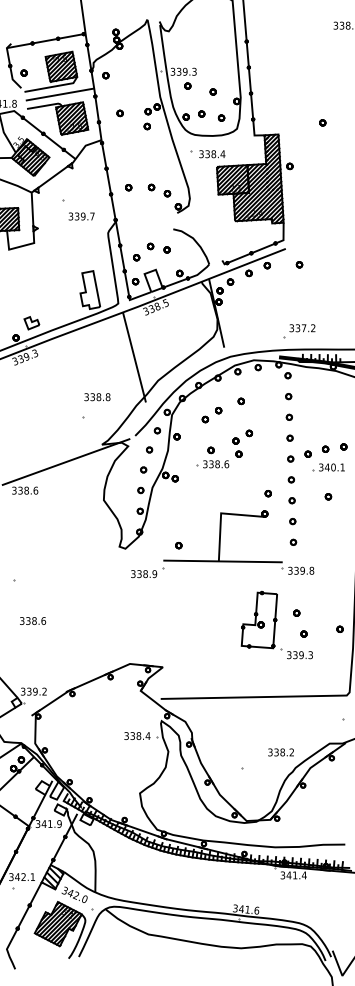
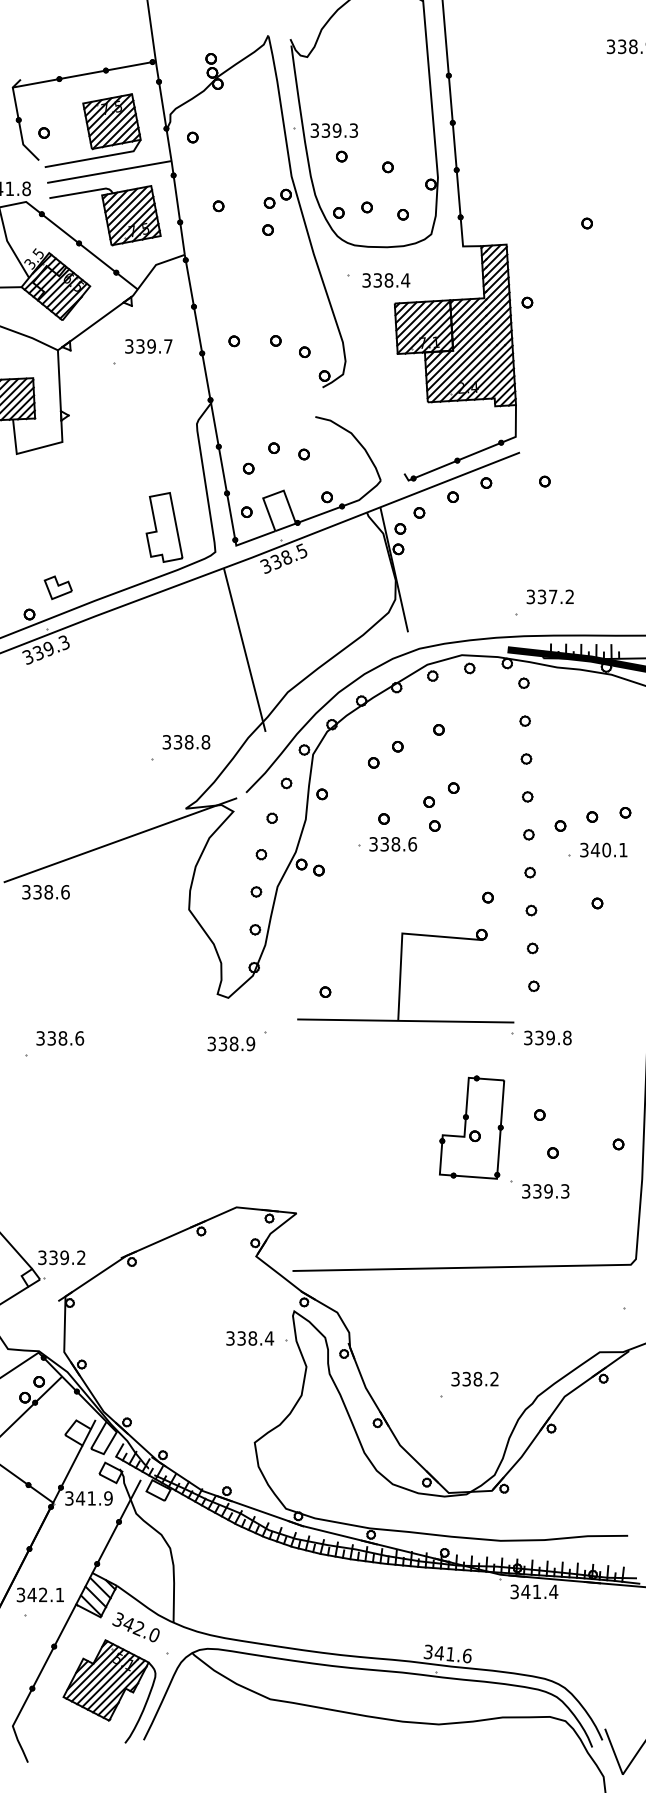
text: (81, 216) -> (148, 346), moved
text: (97, 397) -> (186, 742), moved
part: (147, 572) -> (237, 1041), moved
text: (33, 620) -> (61, 1037), moved
text: (280, 752) -> (473, 1379), moved

